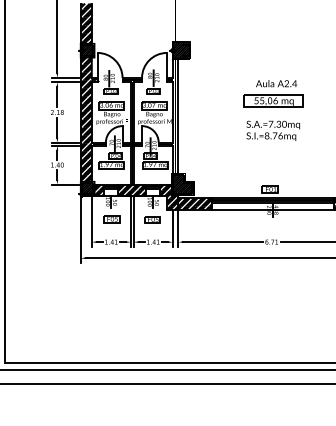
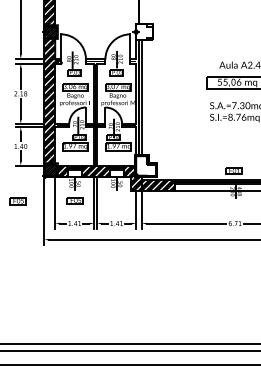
hatch: (180, 50) -> (143, 31), removed
hatch: (182, 184) -> (145, 165), removed
part: (152, 219) -> (17, 200), moved

